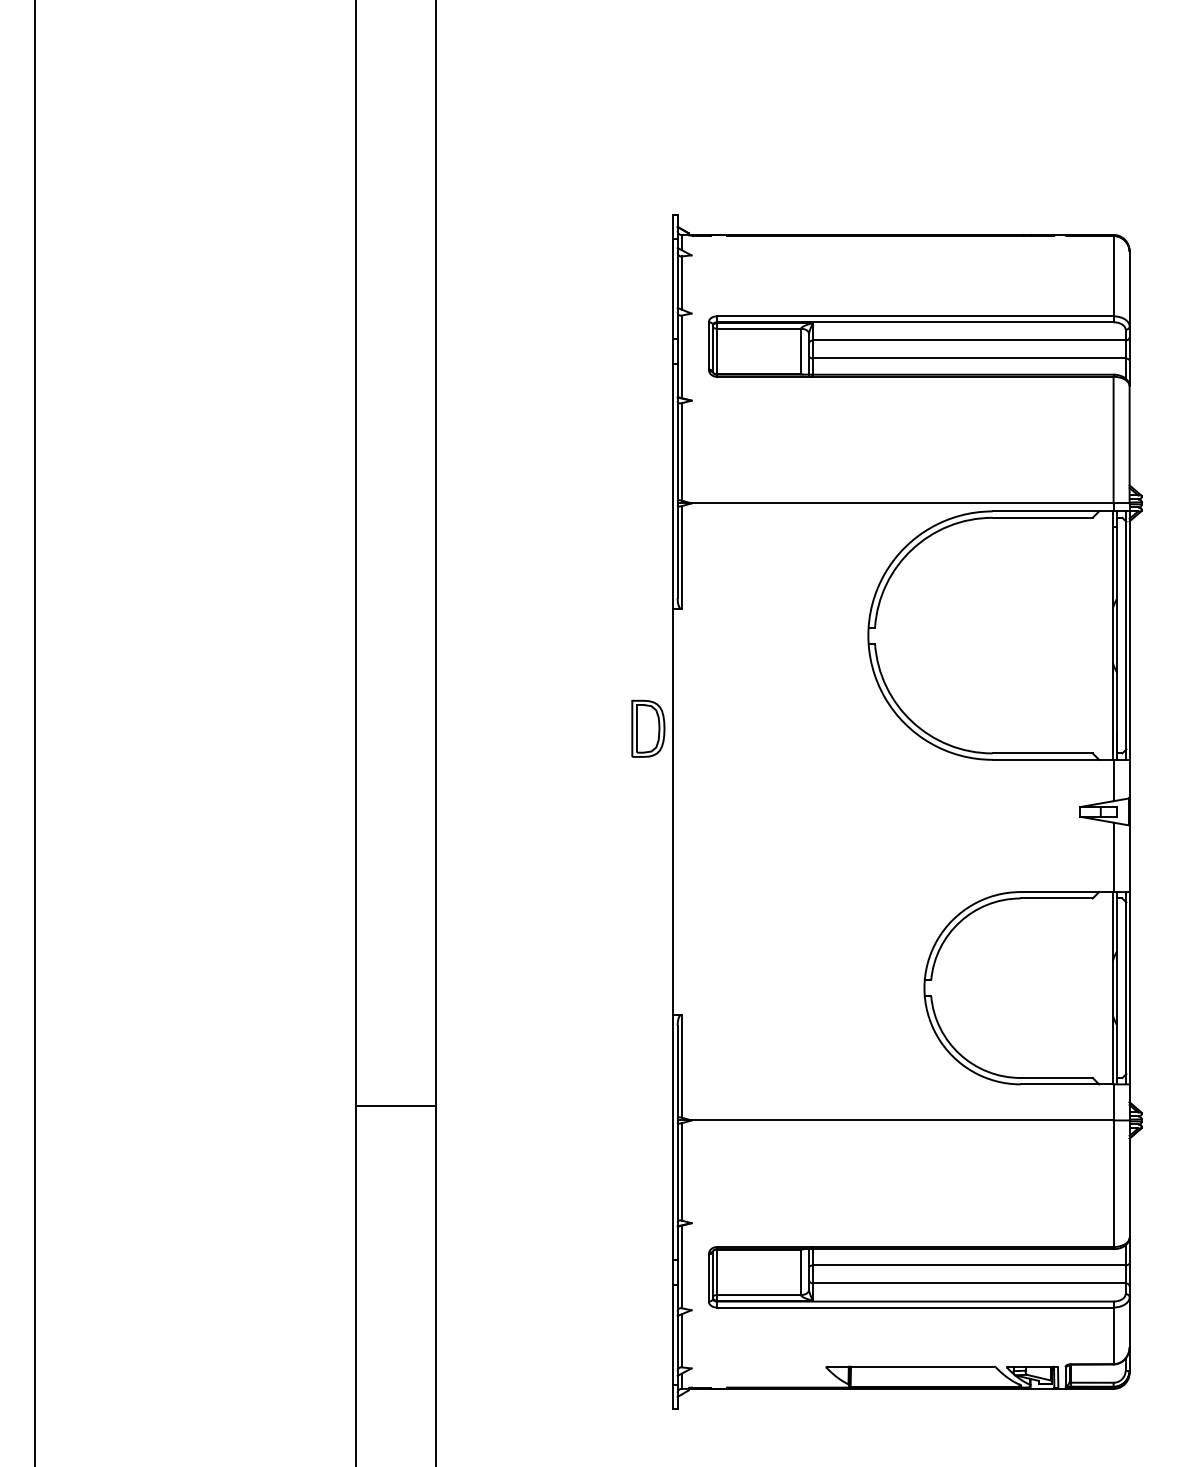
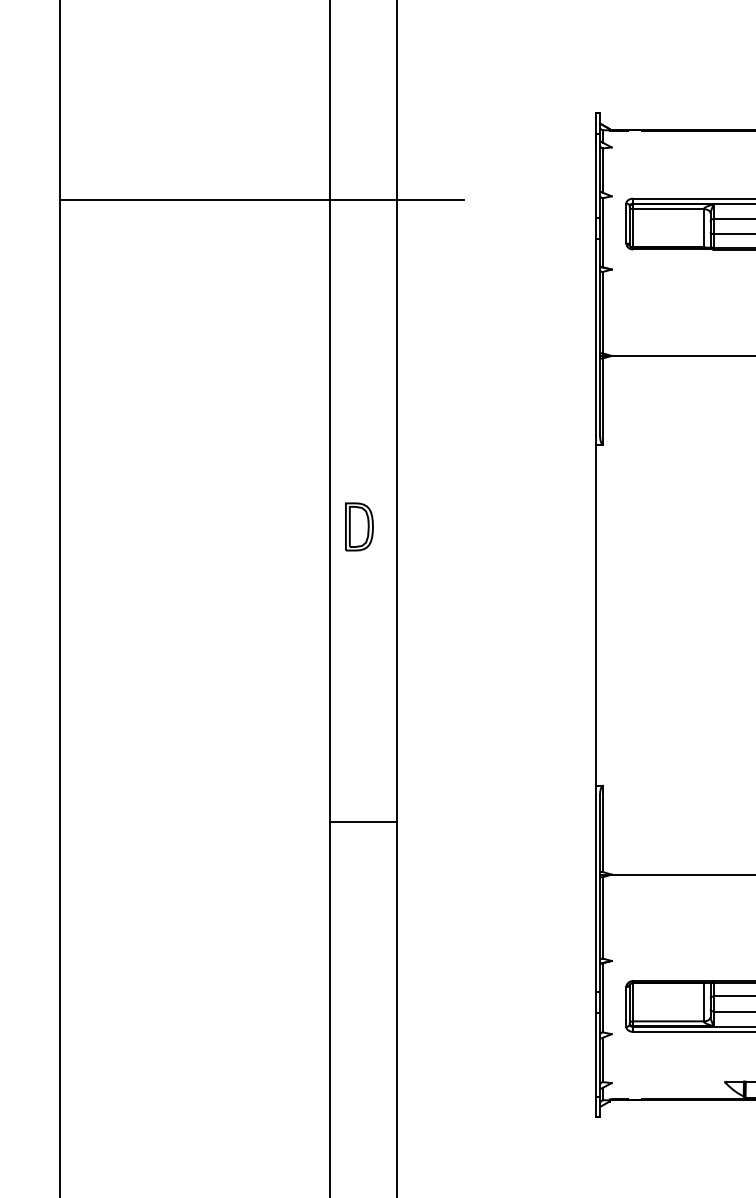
line: (275, 317) -> (262, 199), added
part: (648, 728) -> (359, 526), moved
line: (395, 1105) -> (362, 821), moved

